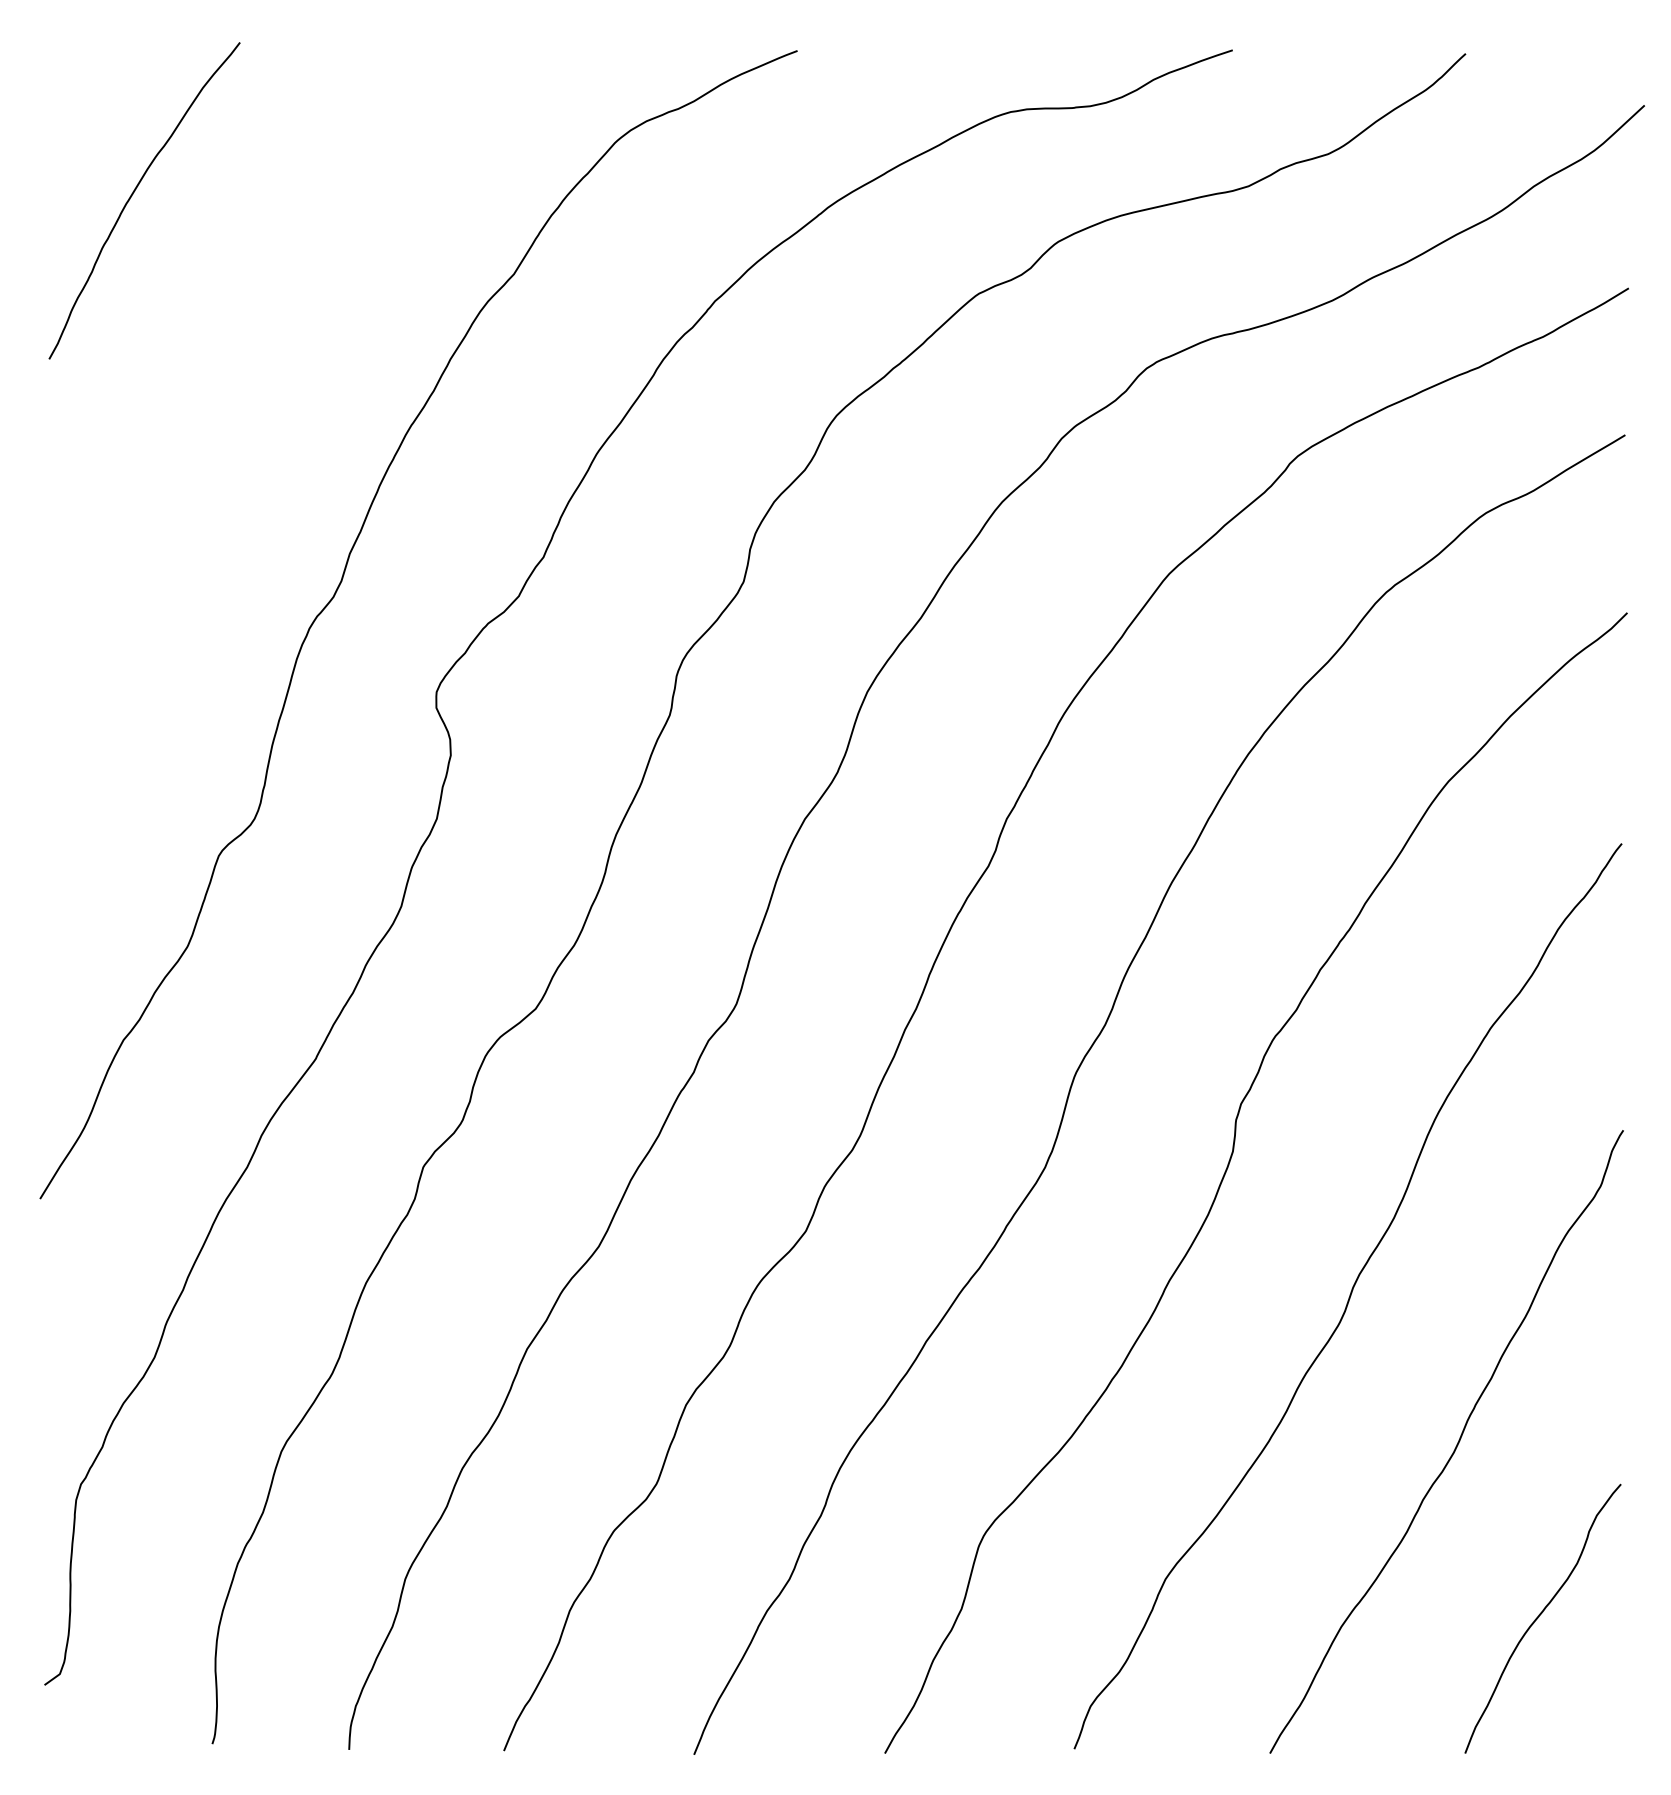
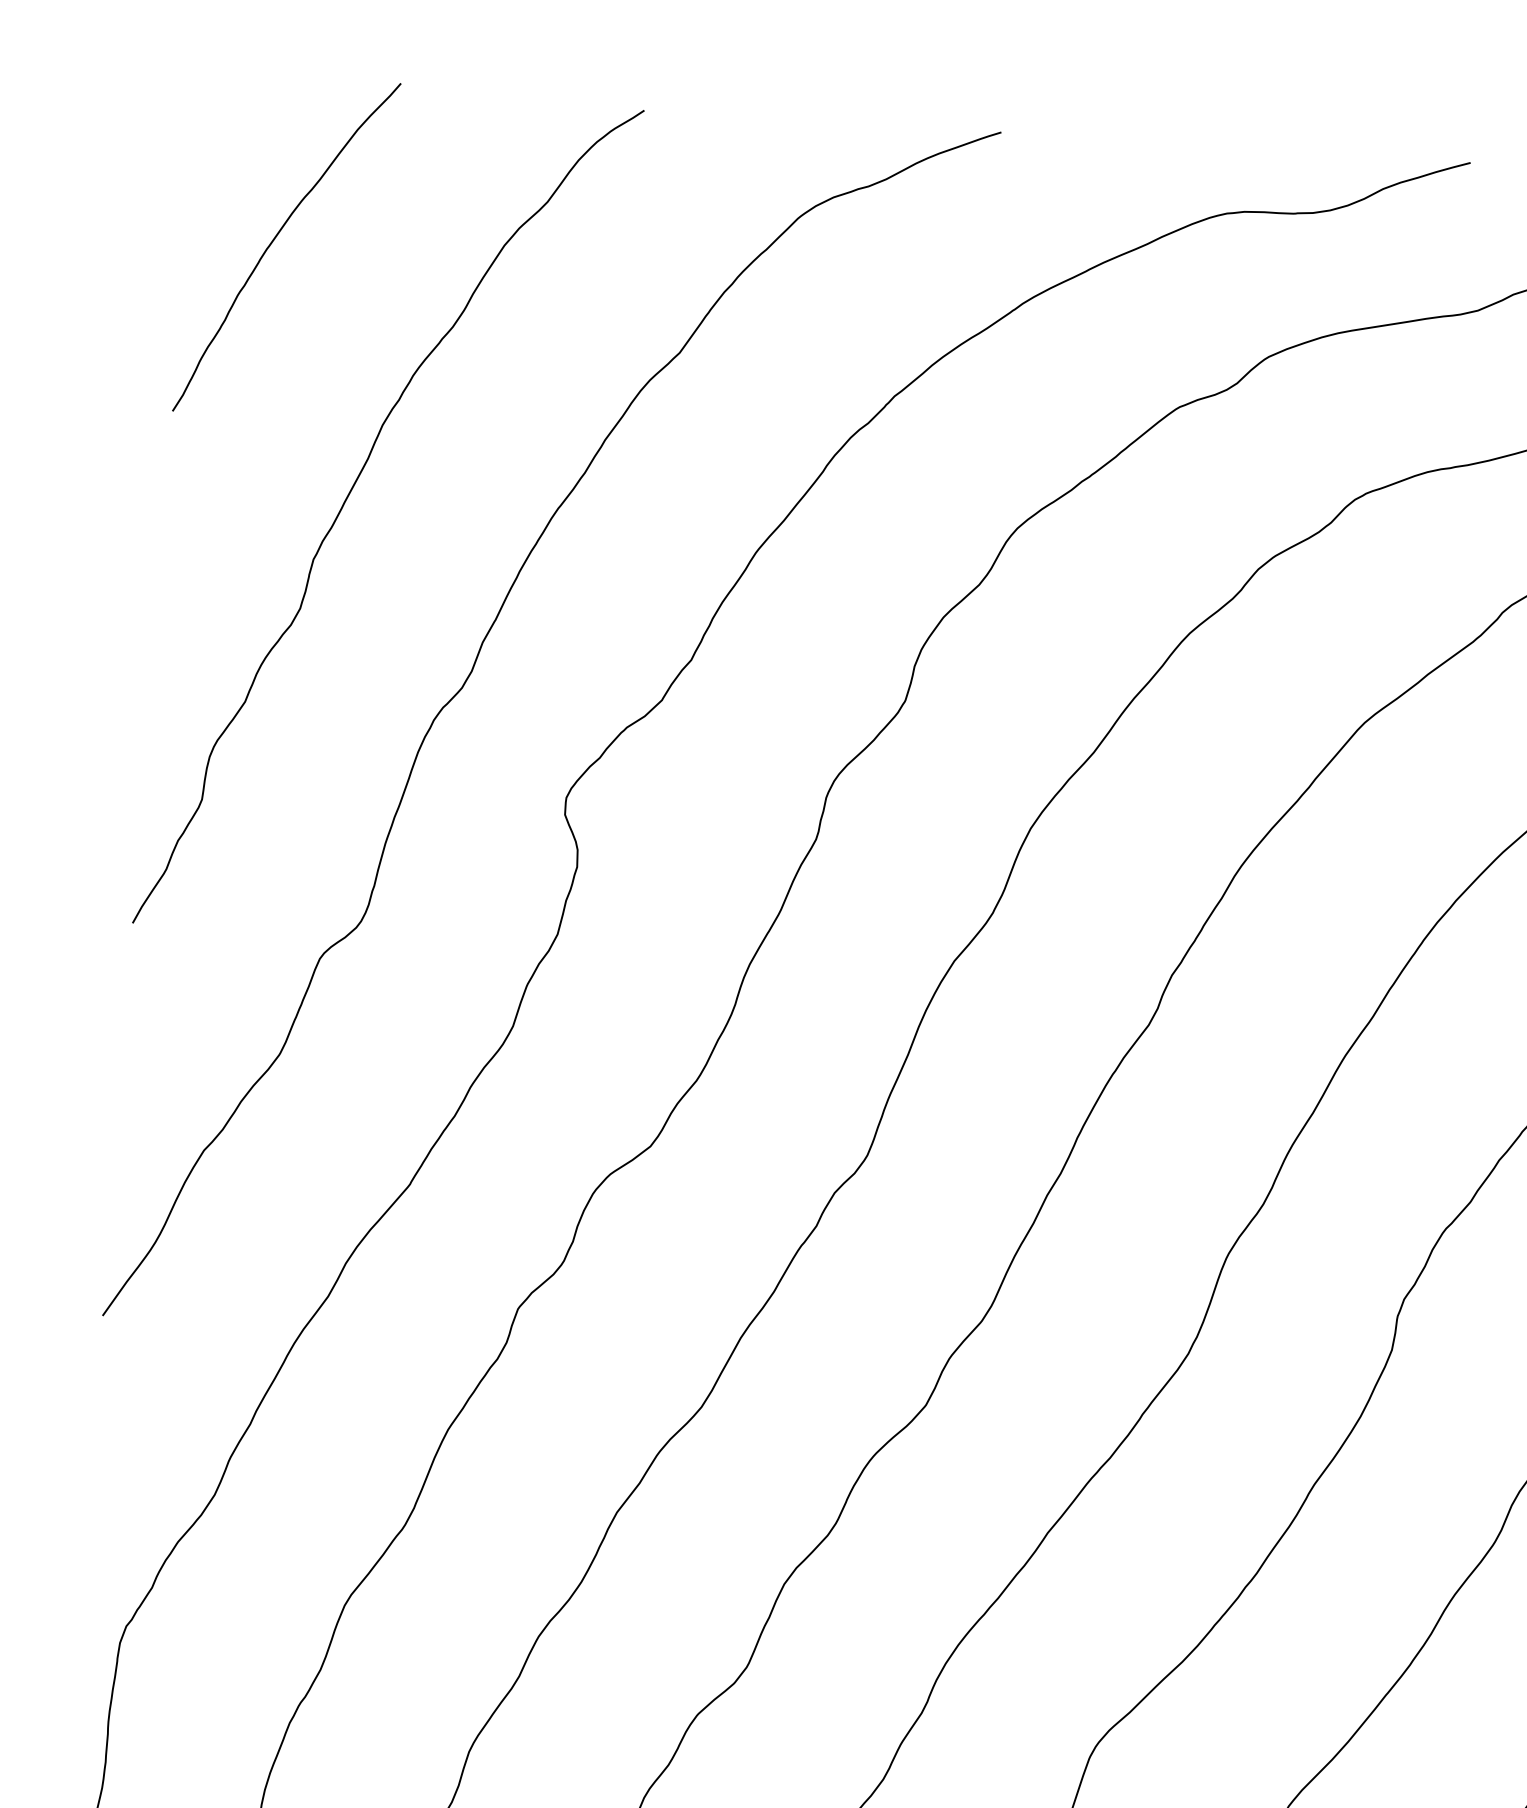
curve: (218, 425) -> (350, 494), added

